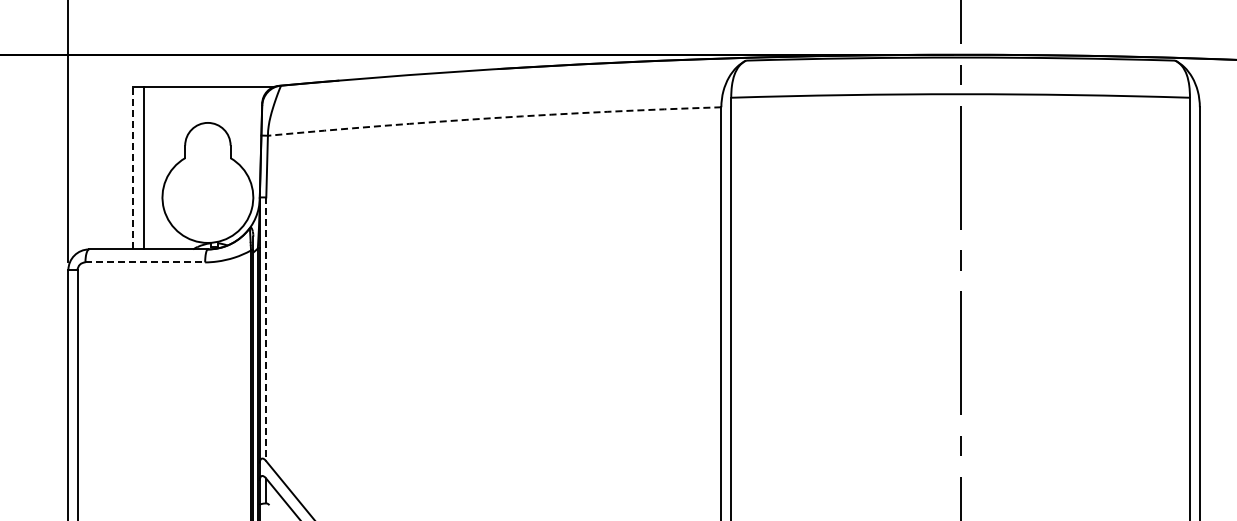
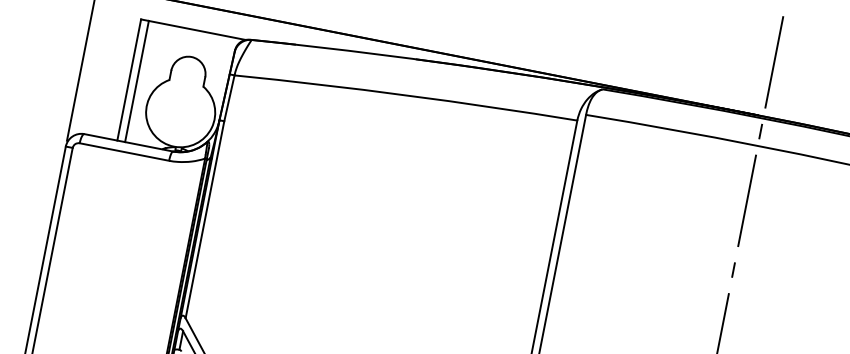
arc: (494, 118) -> (406, 95), dashed -> solid
line: (133, 167) -> (129, 79), dashed -> solid
line: (145, 262) -> (124, 152), dashed -> solid
line: (266, 329) -> (205, 219), dashed -> solid

